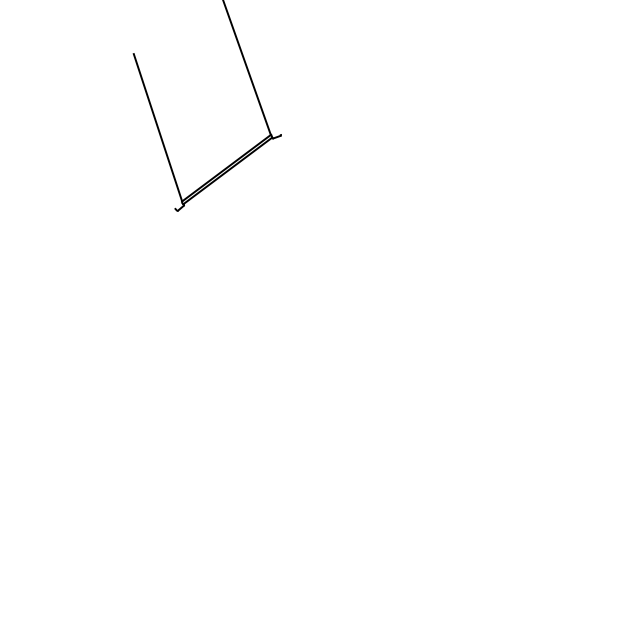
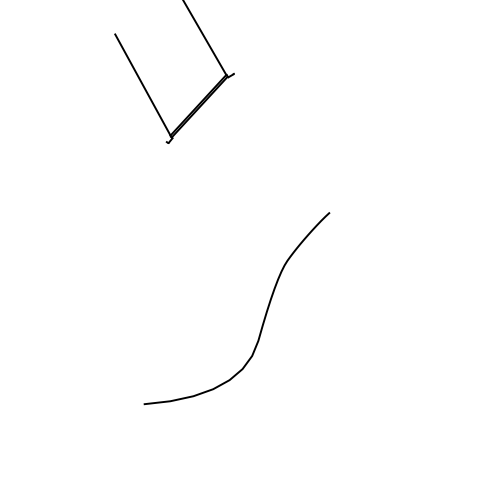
curve: (260, 466) -> (263, 318), added

